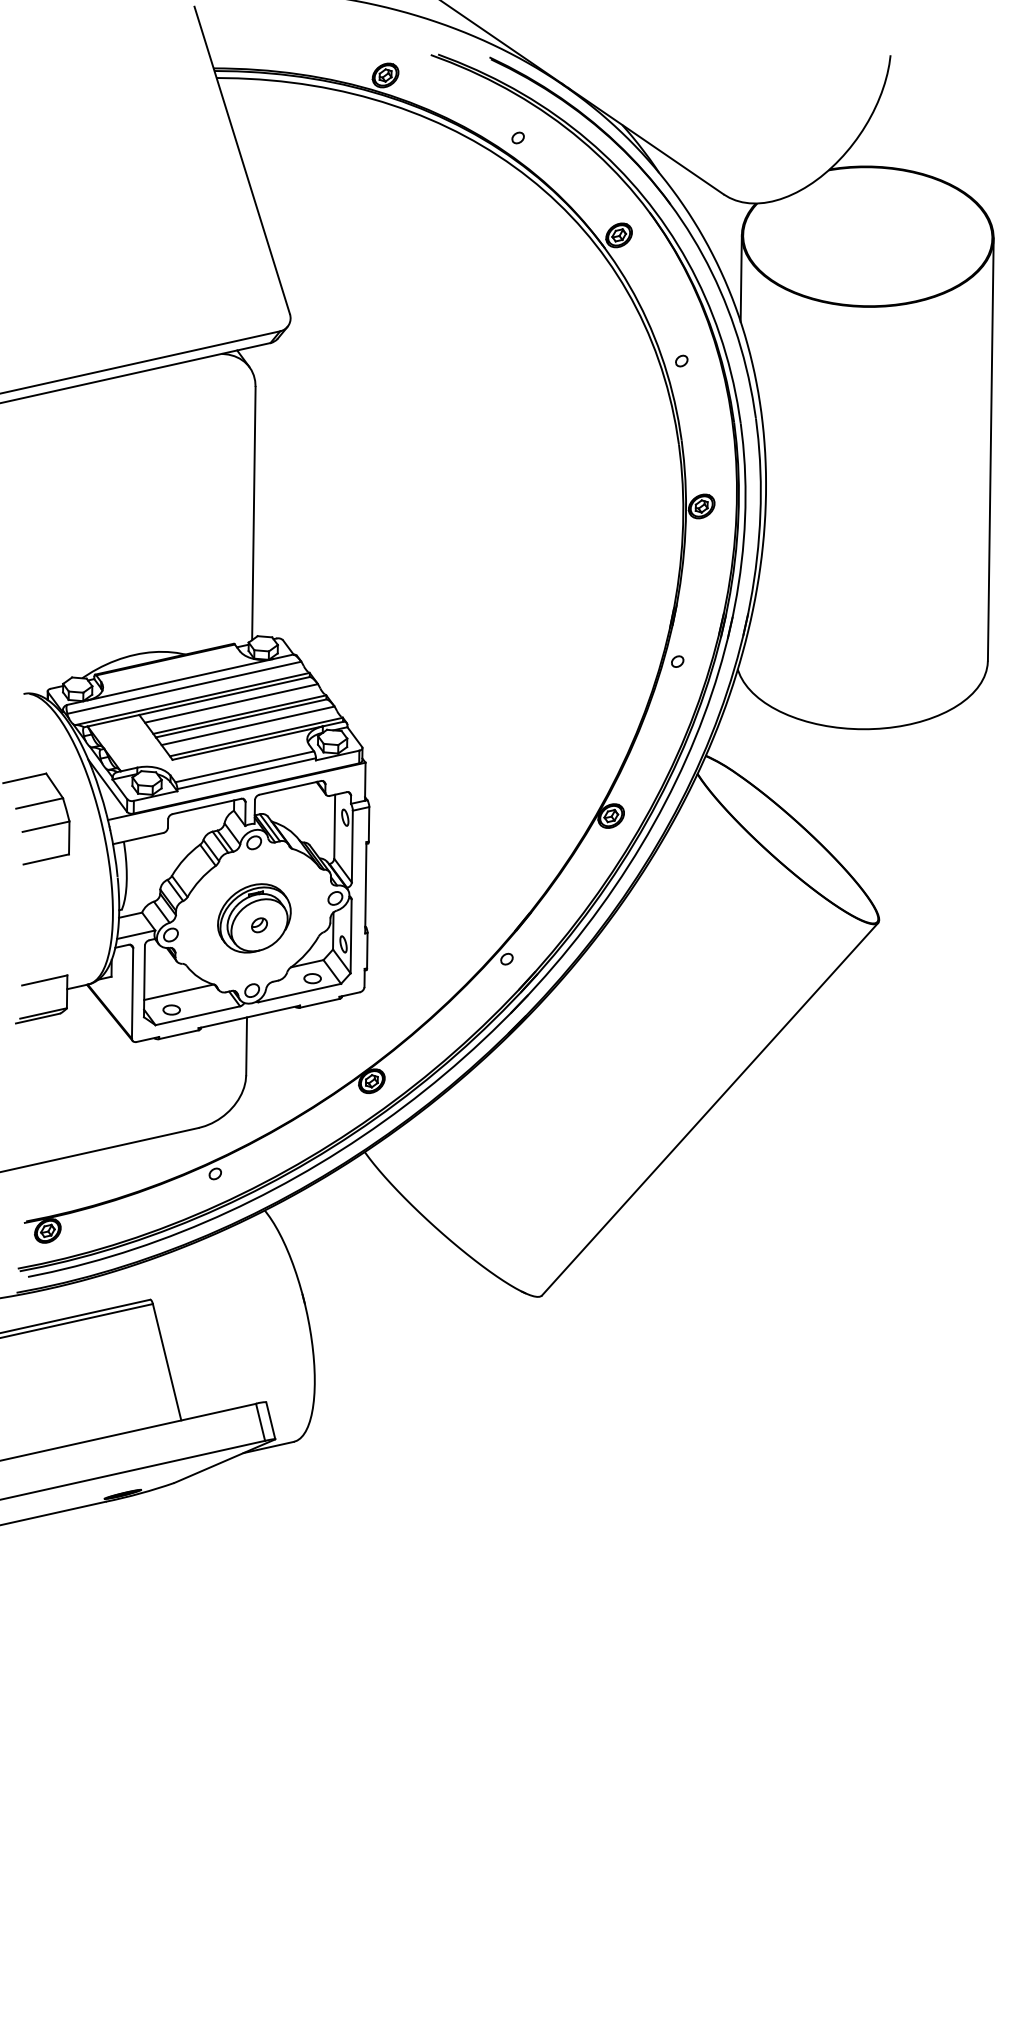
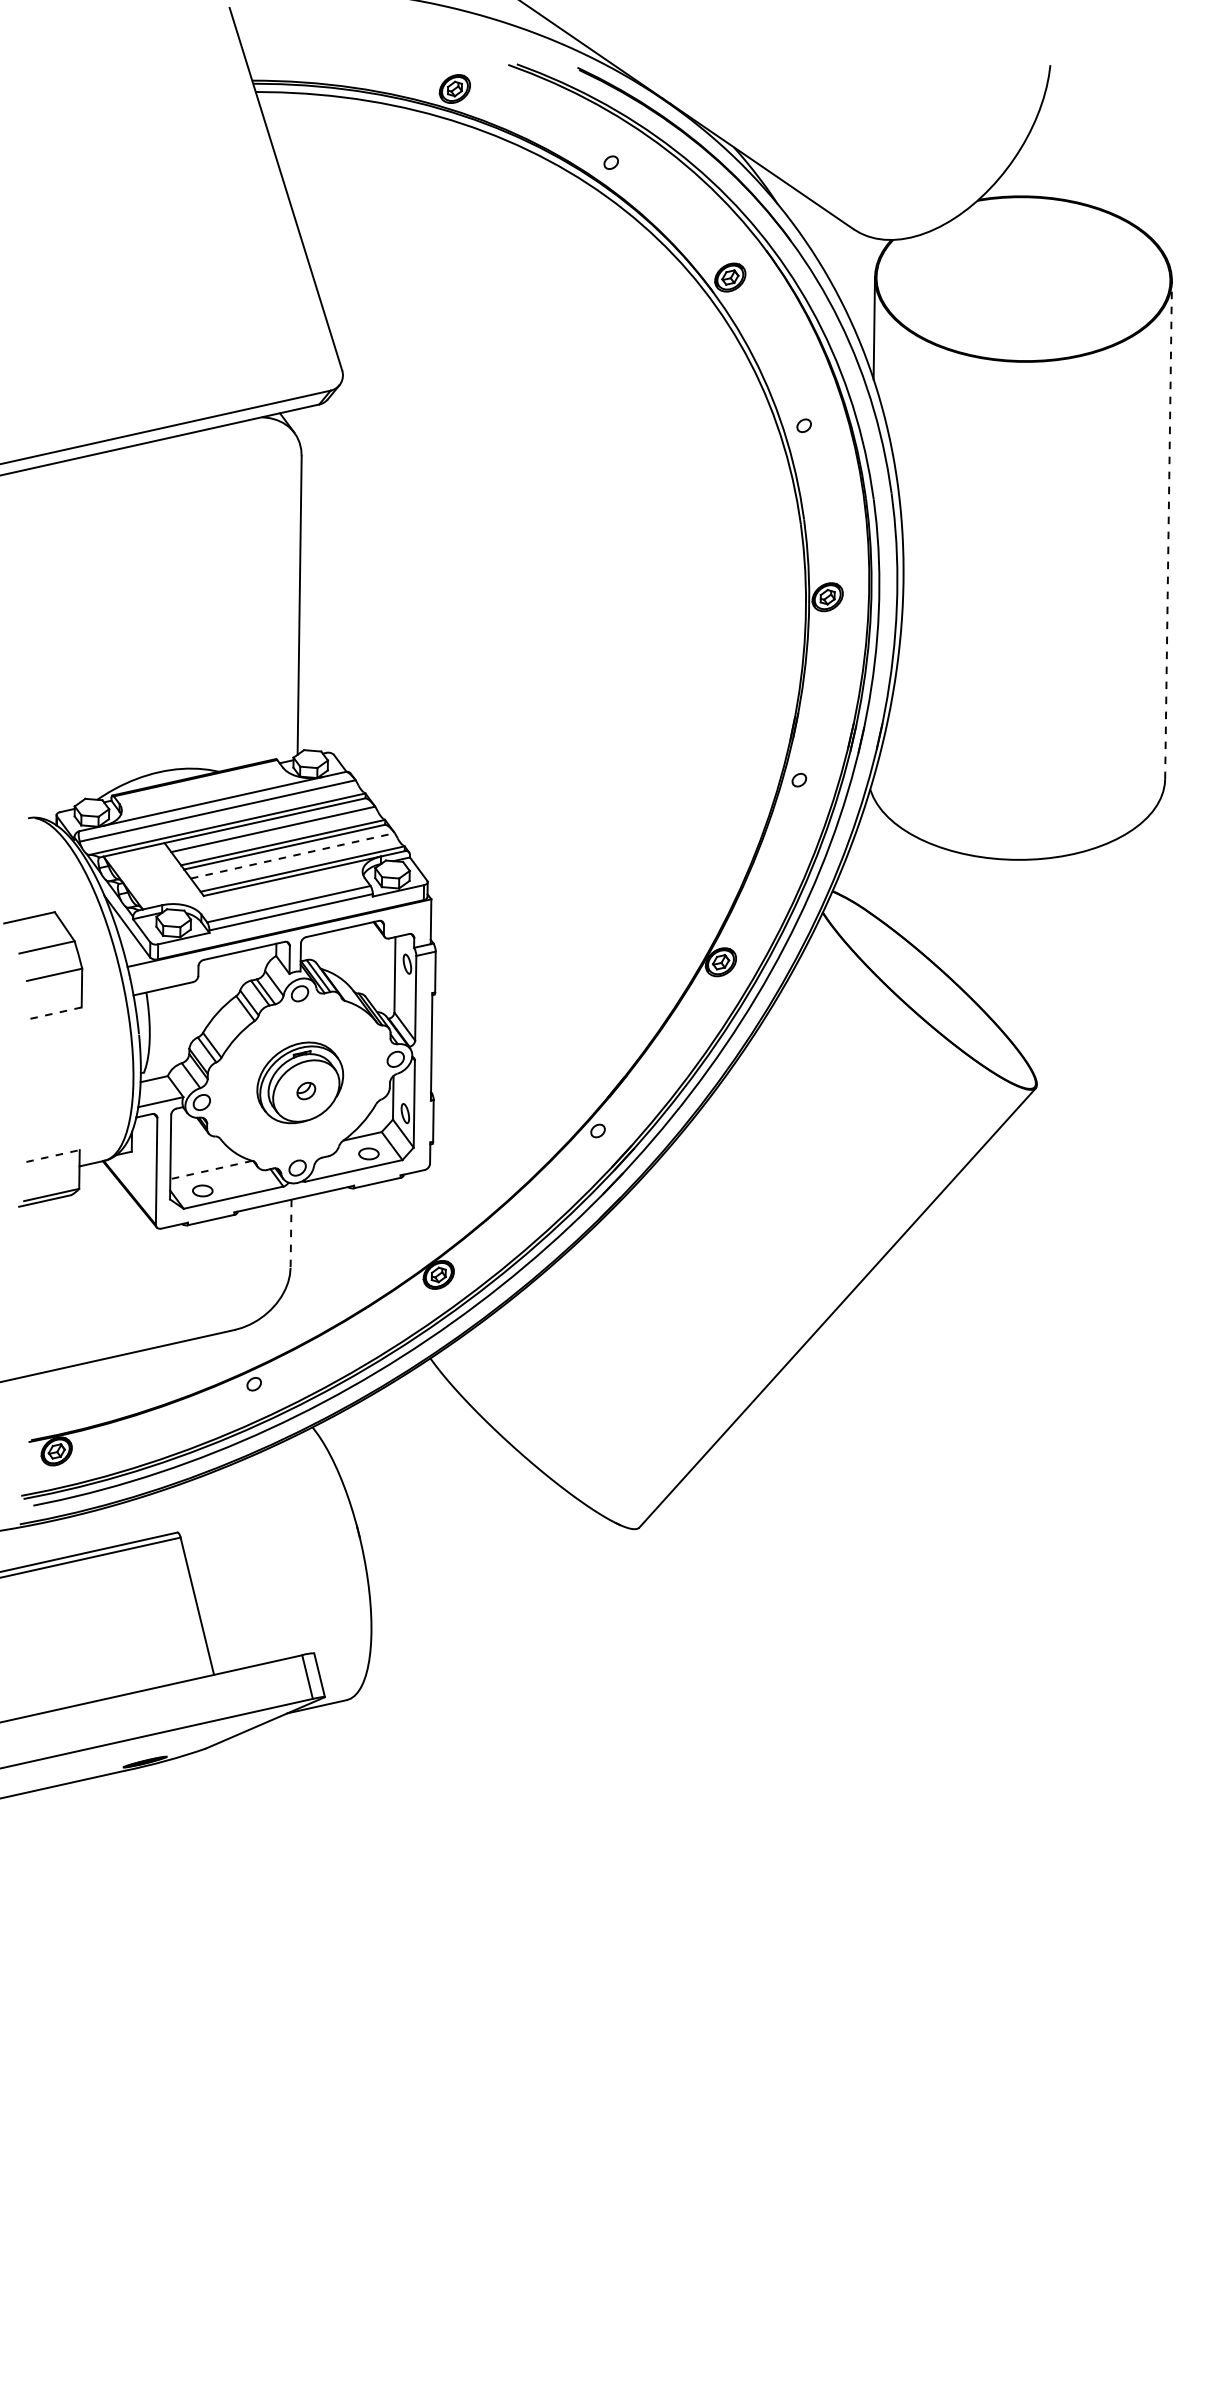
line: (990, 449) -> (1168, 530), solid -> dashed
line: (248, 725) -> (293, 855), solid -> dashed
line: (45, 859) -> (54, 1013), solid -> dashed
line: (45, 979) -> (53, 1155), solid -> dashed
line: (178, 992) -> (210, 1170), solid -> dashed
line: (246, 1046) -> (291, 1234), solid -> dashed

